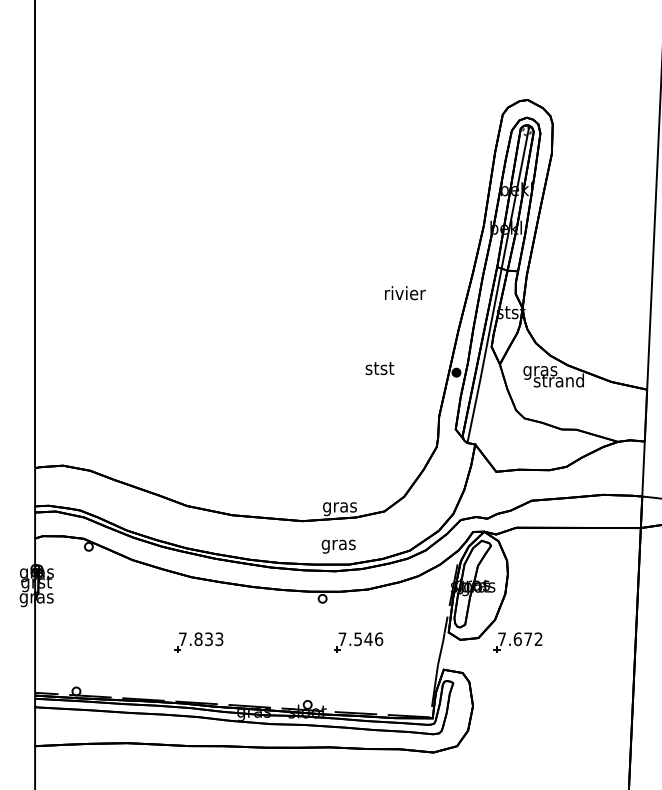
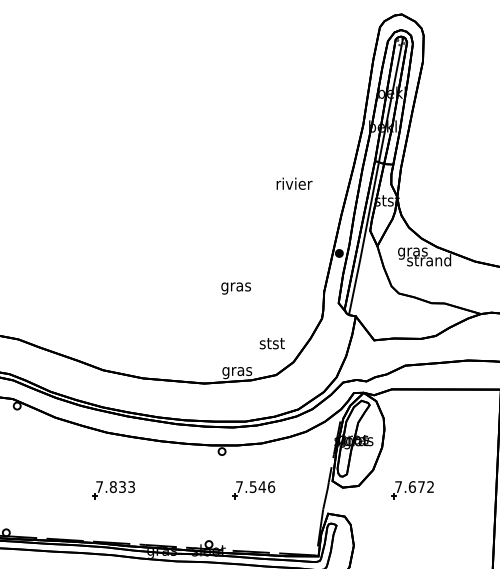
text: (379, 368) -> (271, 343), moved
text: (338, 546) -> (235, 288), moved
part: (517, 642) -> (412, 489), moved

